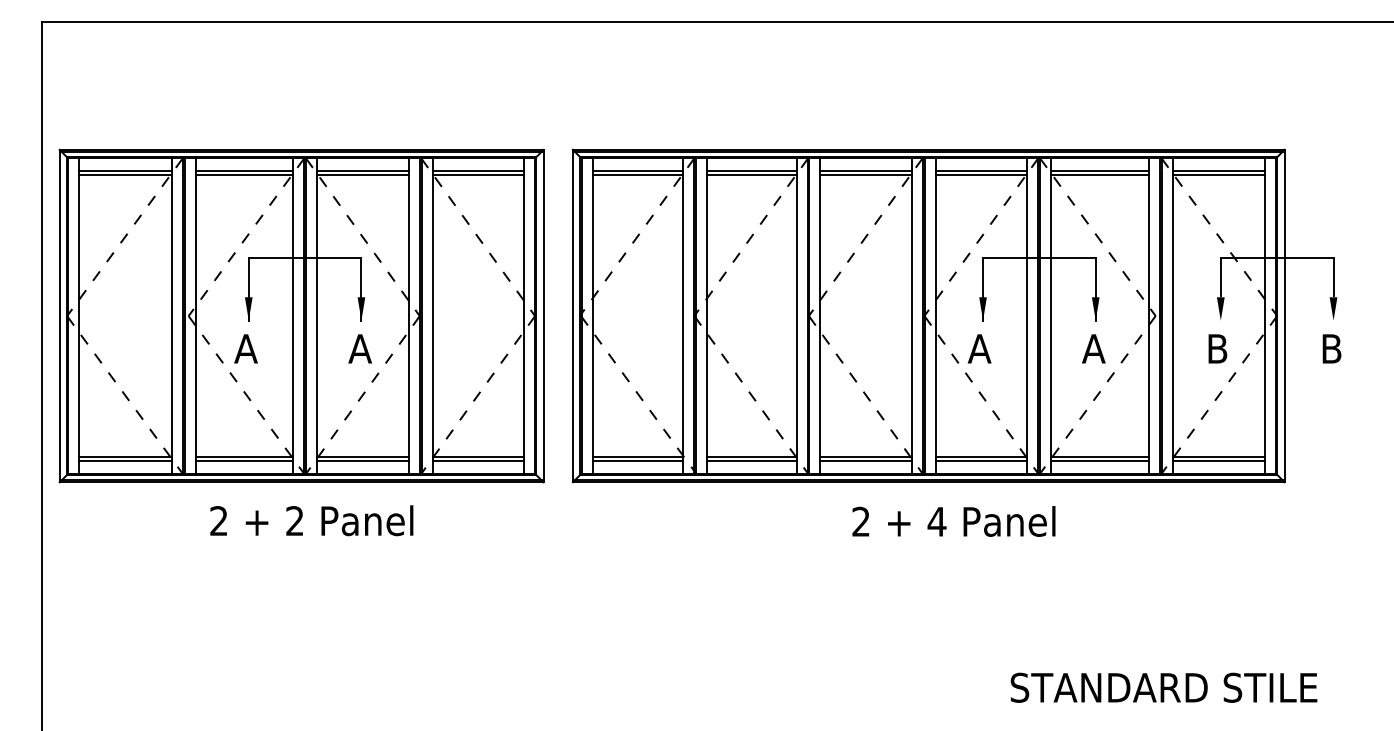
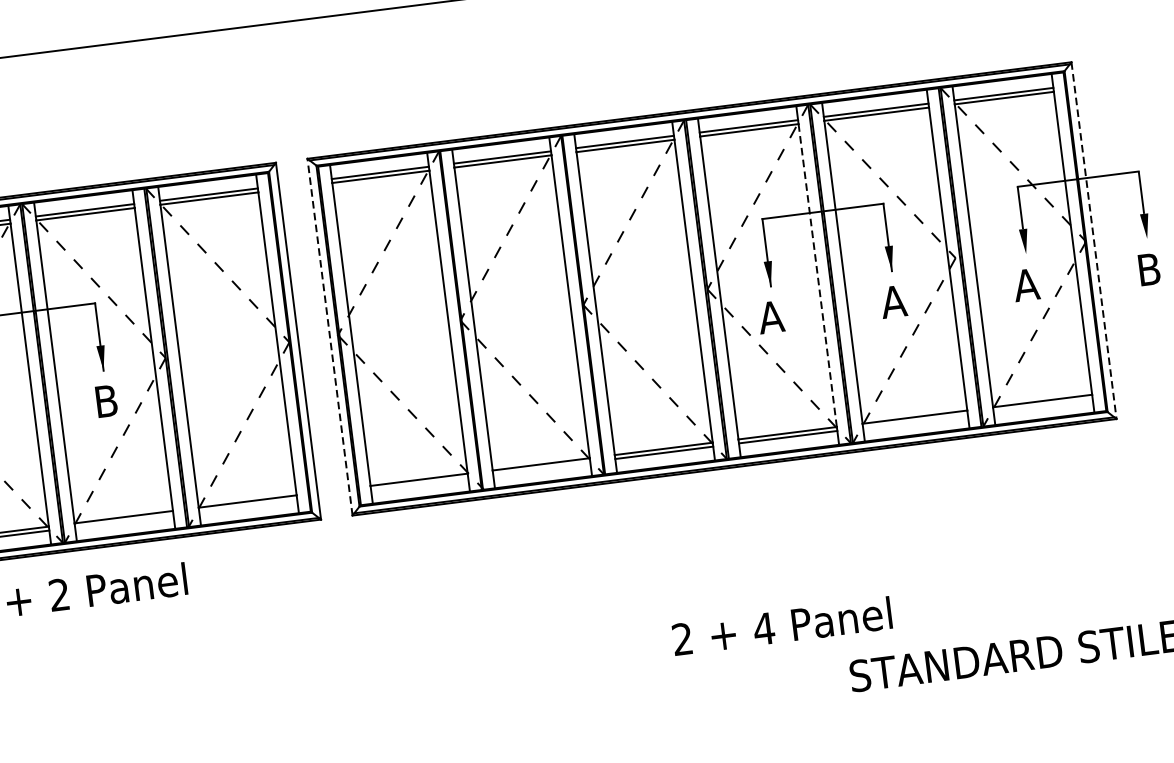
line: (572, 315) -> (329, 336), solid -> dashed
line: (1027, 315) -> (818, 274), solid -> dashed
line: (1284, 316) -> (1094, 241), solid -> dashed
text: (359, 348) -> (105, 400), A -> B
text: (1217, 348) -> (1026, 284), B -> A
line: (362, 460) -> (123, 520), removed
line: (477, 460) -> (247, 505), removed
line: (637, 460) -> (418, 483), removed
line: (751, 460) -> (541, 468), removed
line: (1099, 460) -> (914, 420), removed
line: (1218, 460) -> (1042, 404), removed
text: (953, 521) -> (781, 626), moved

